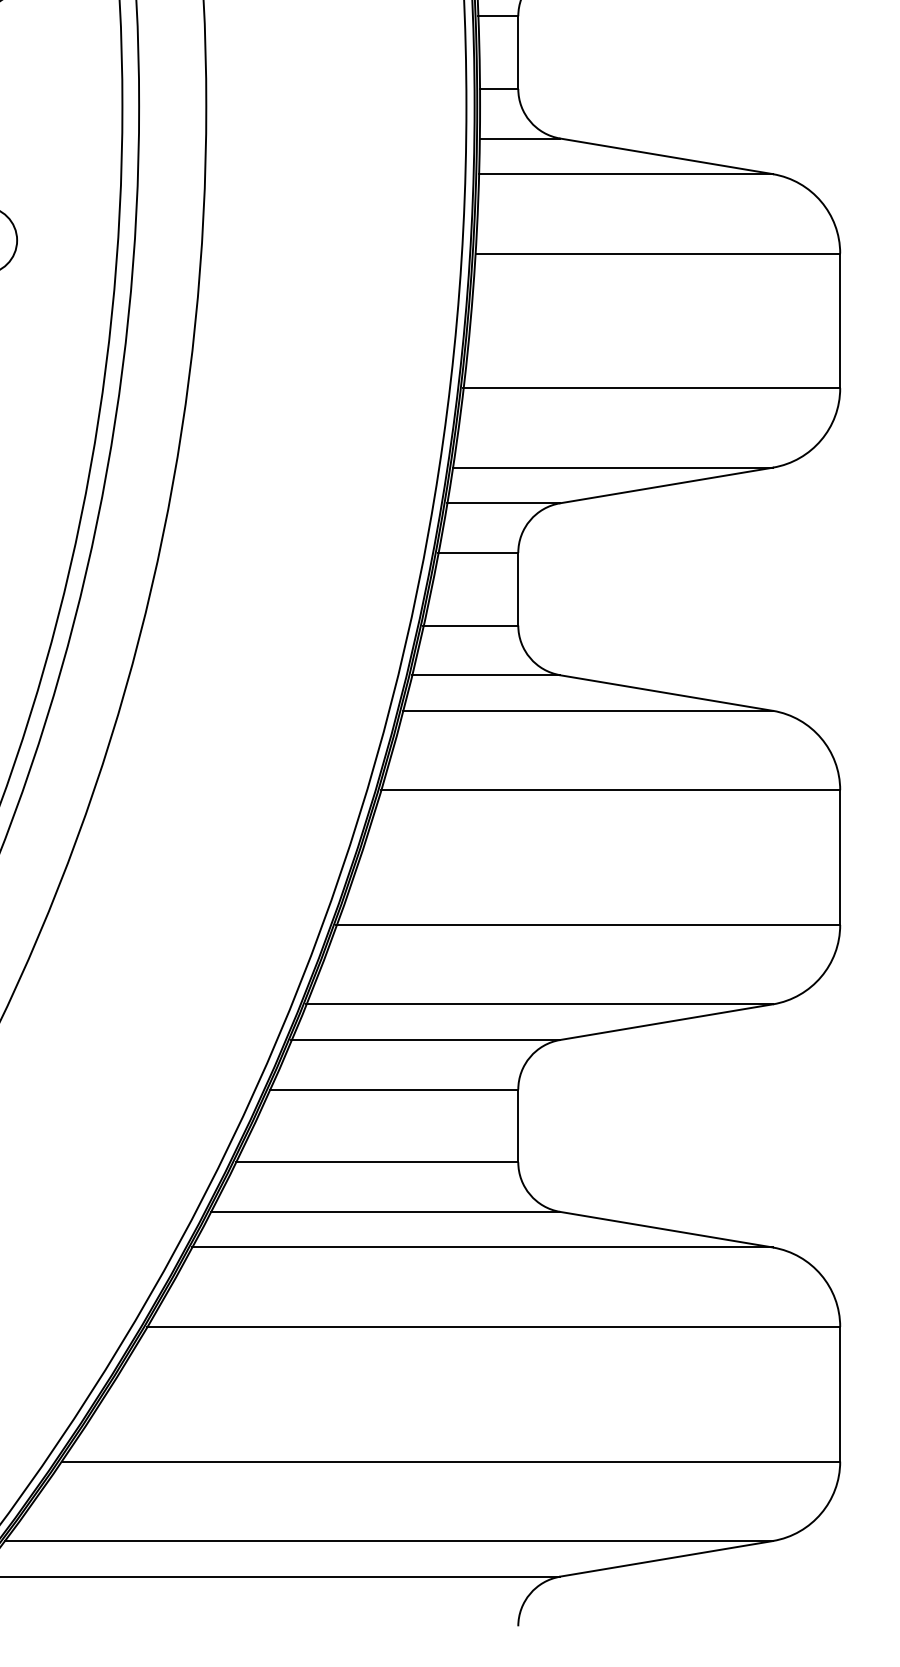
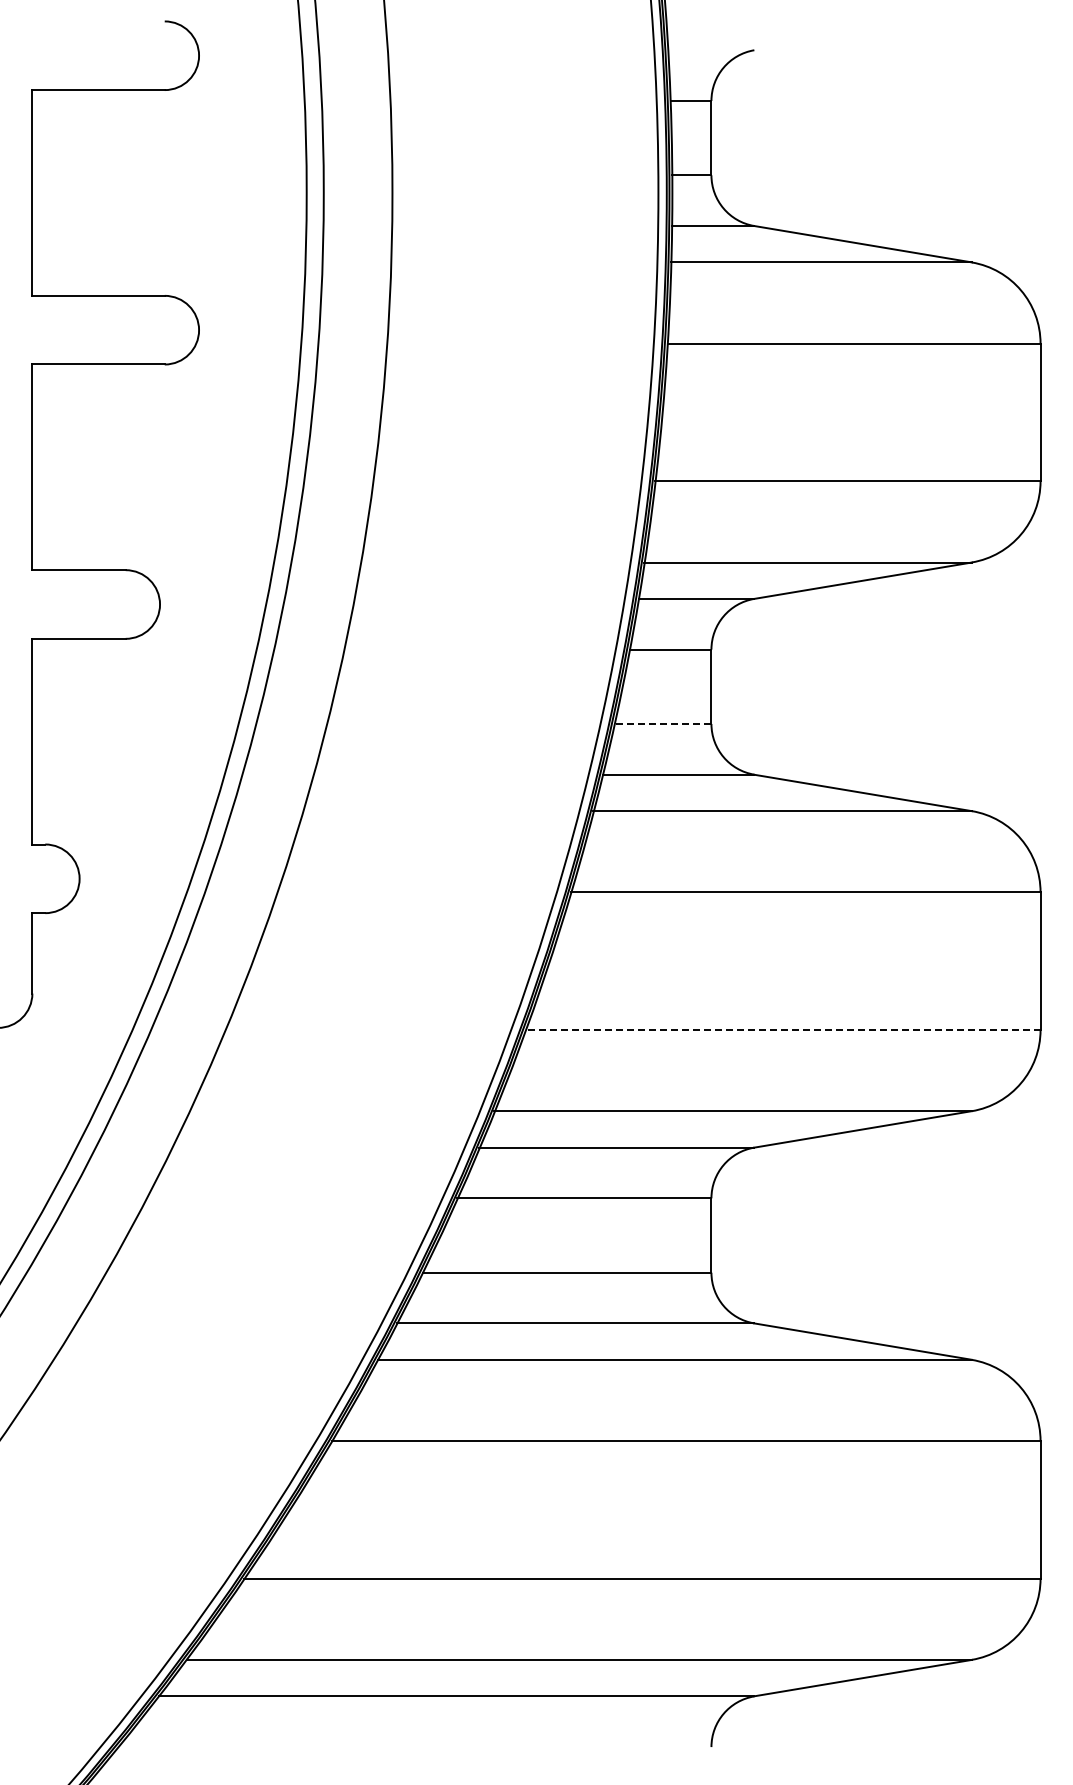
line: (470, 625) -> (662, 723), solid -> dashed
line: (588, 925) -> (783, 1030), solid -> dashed

